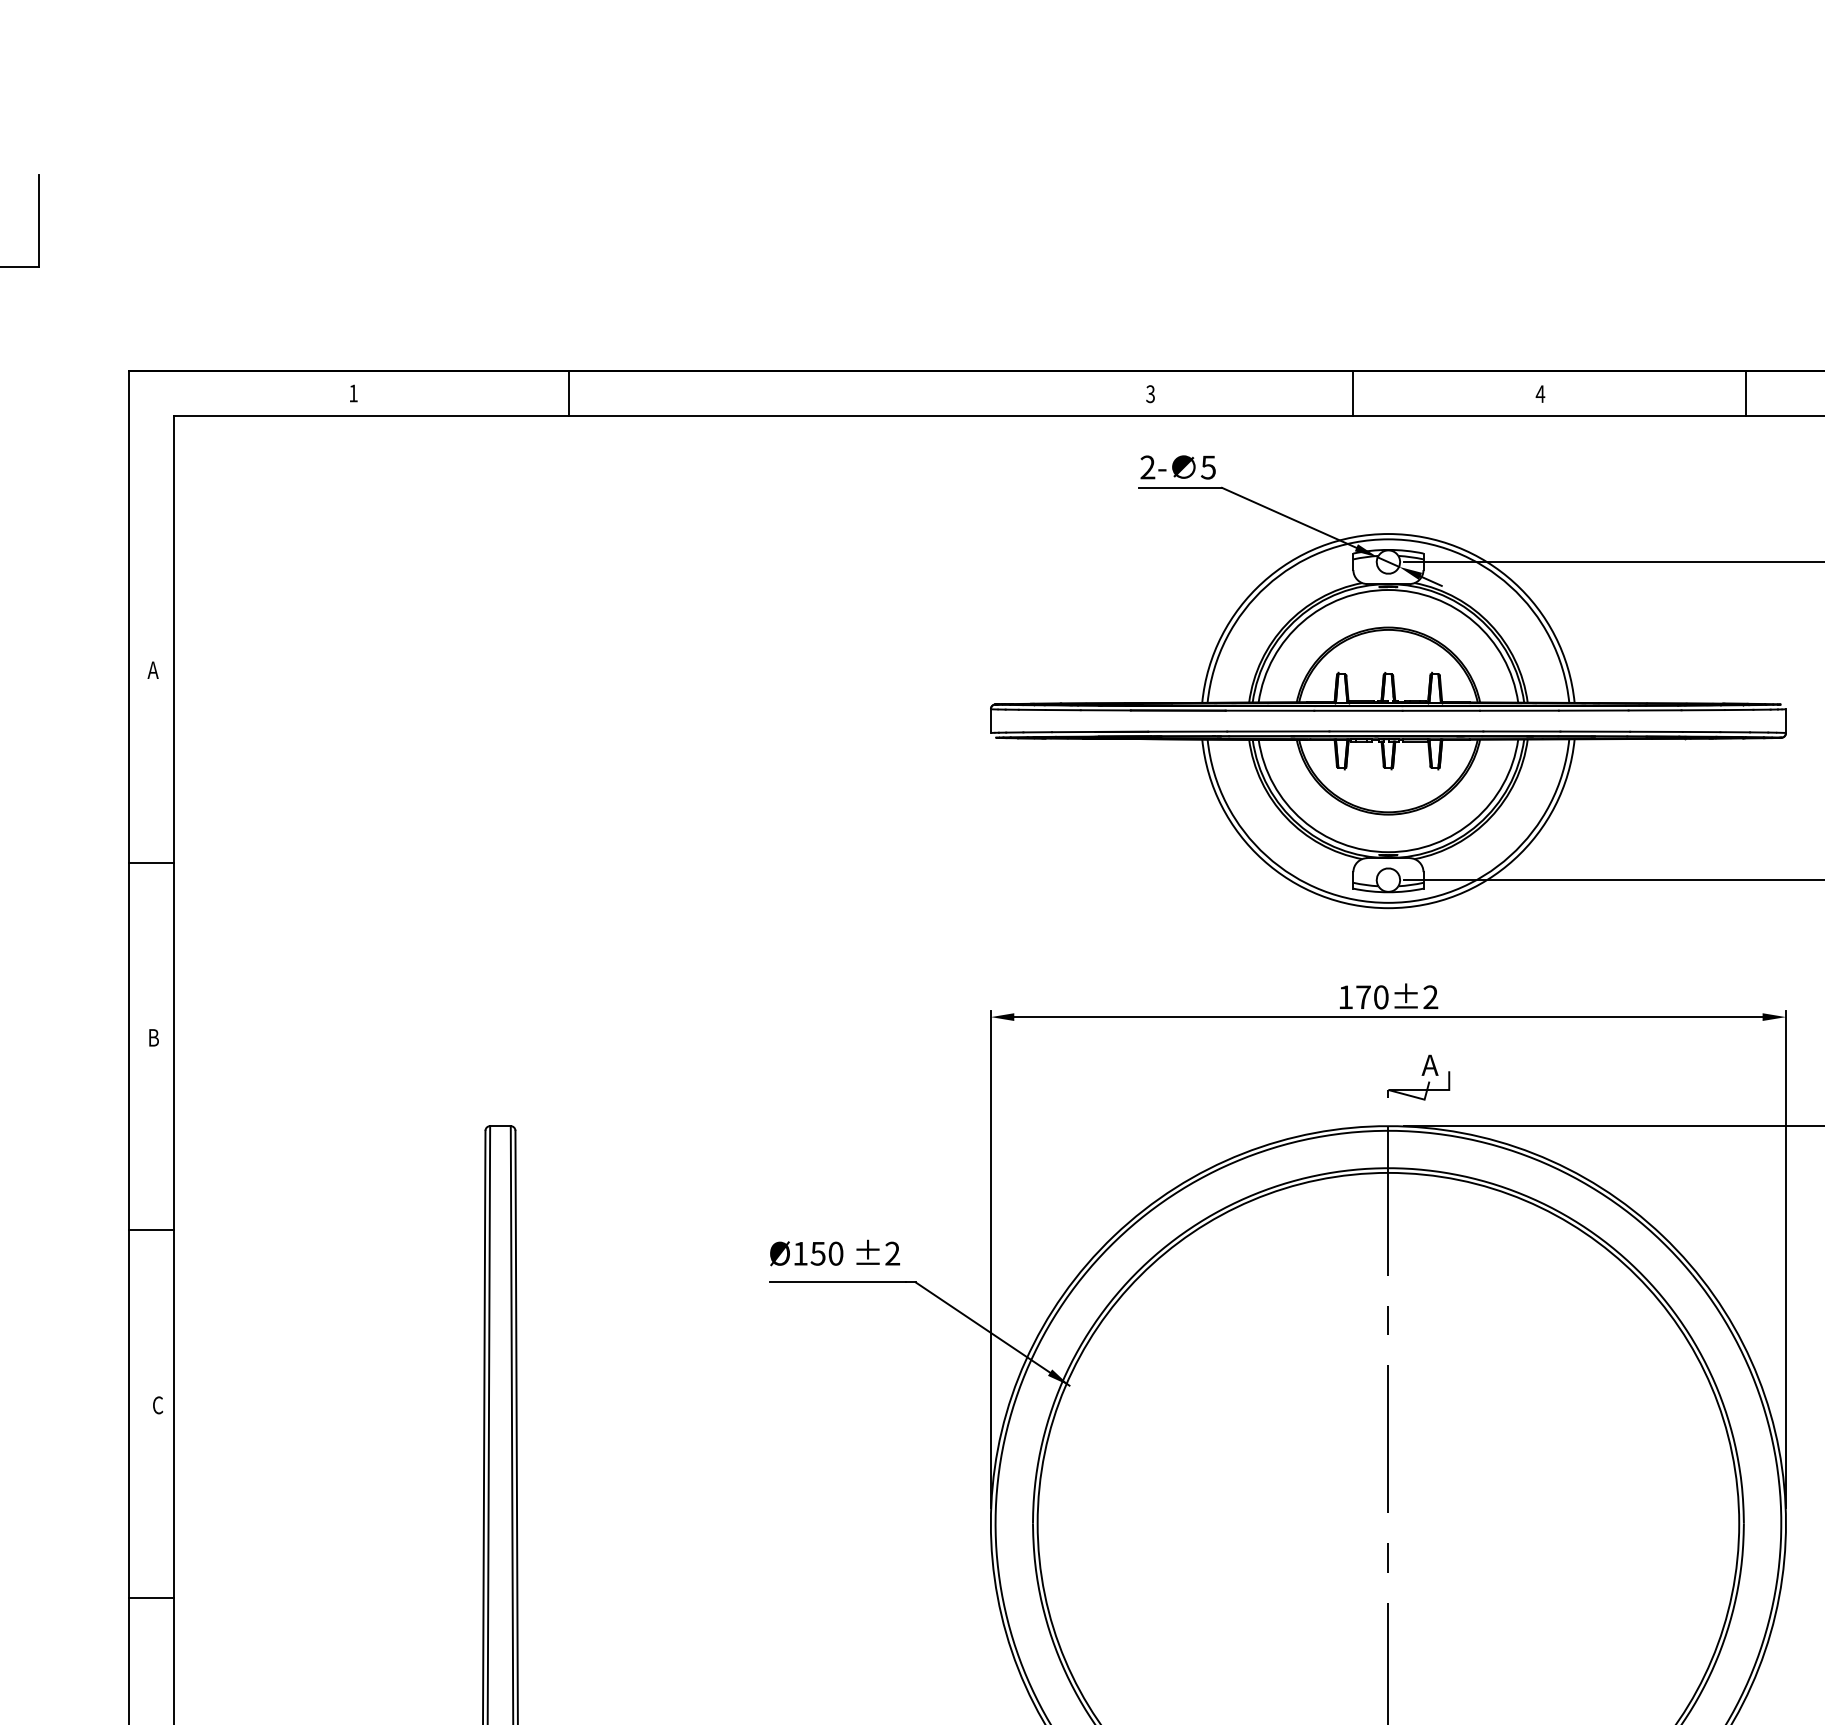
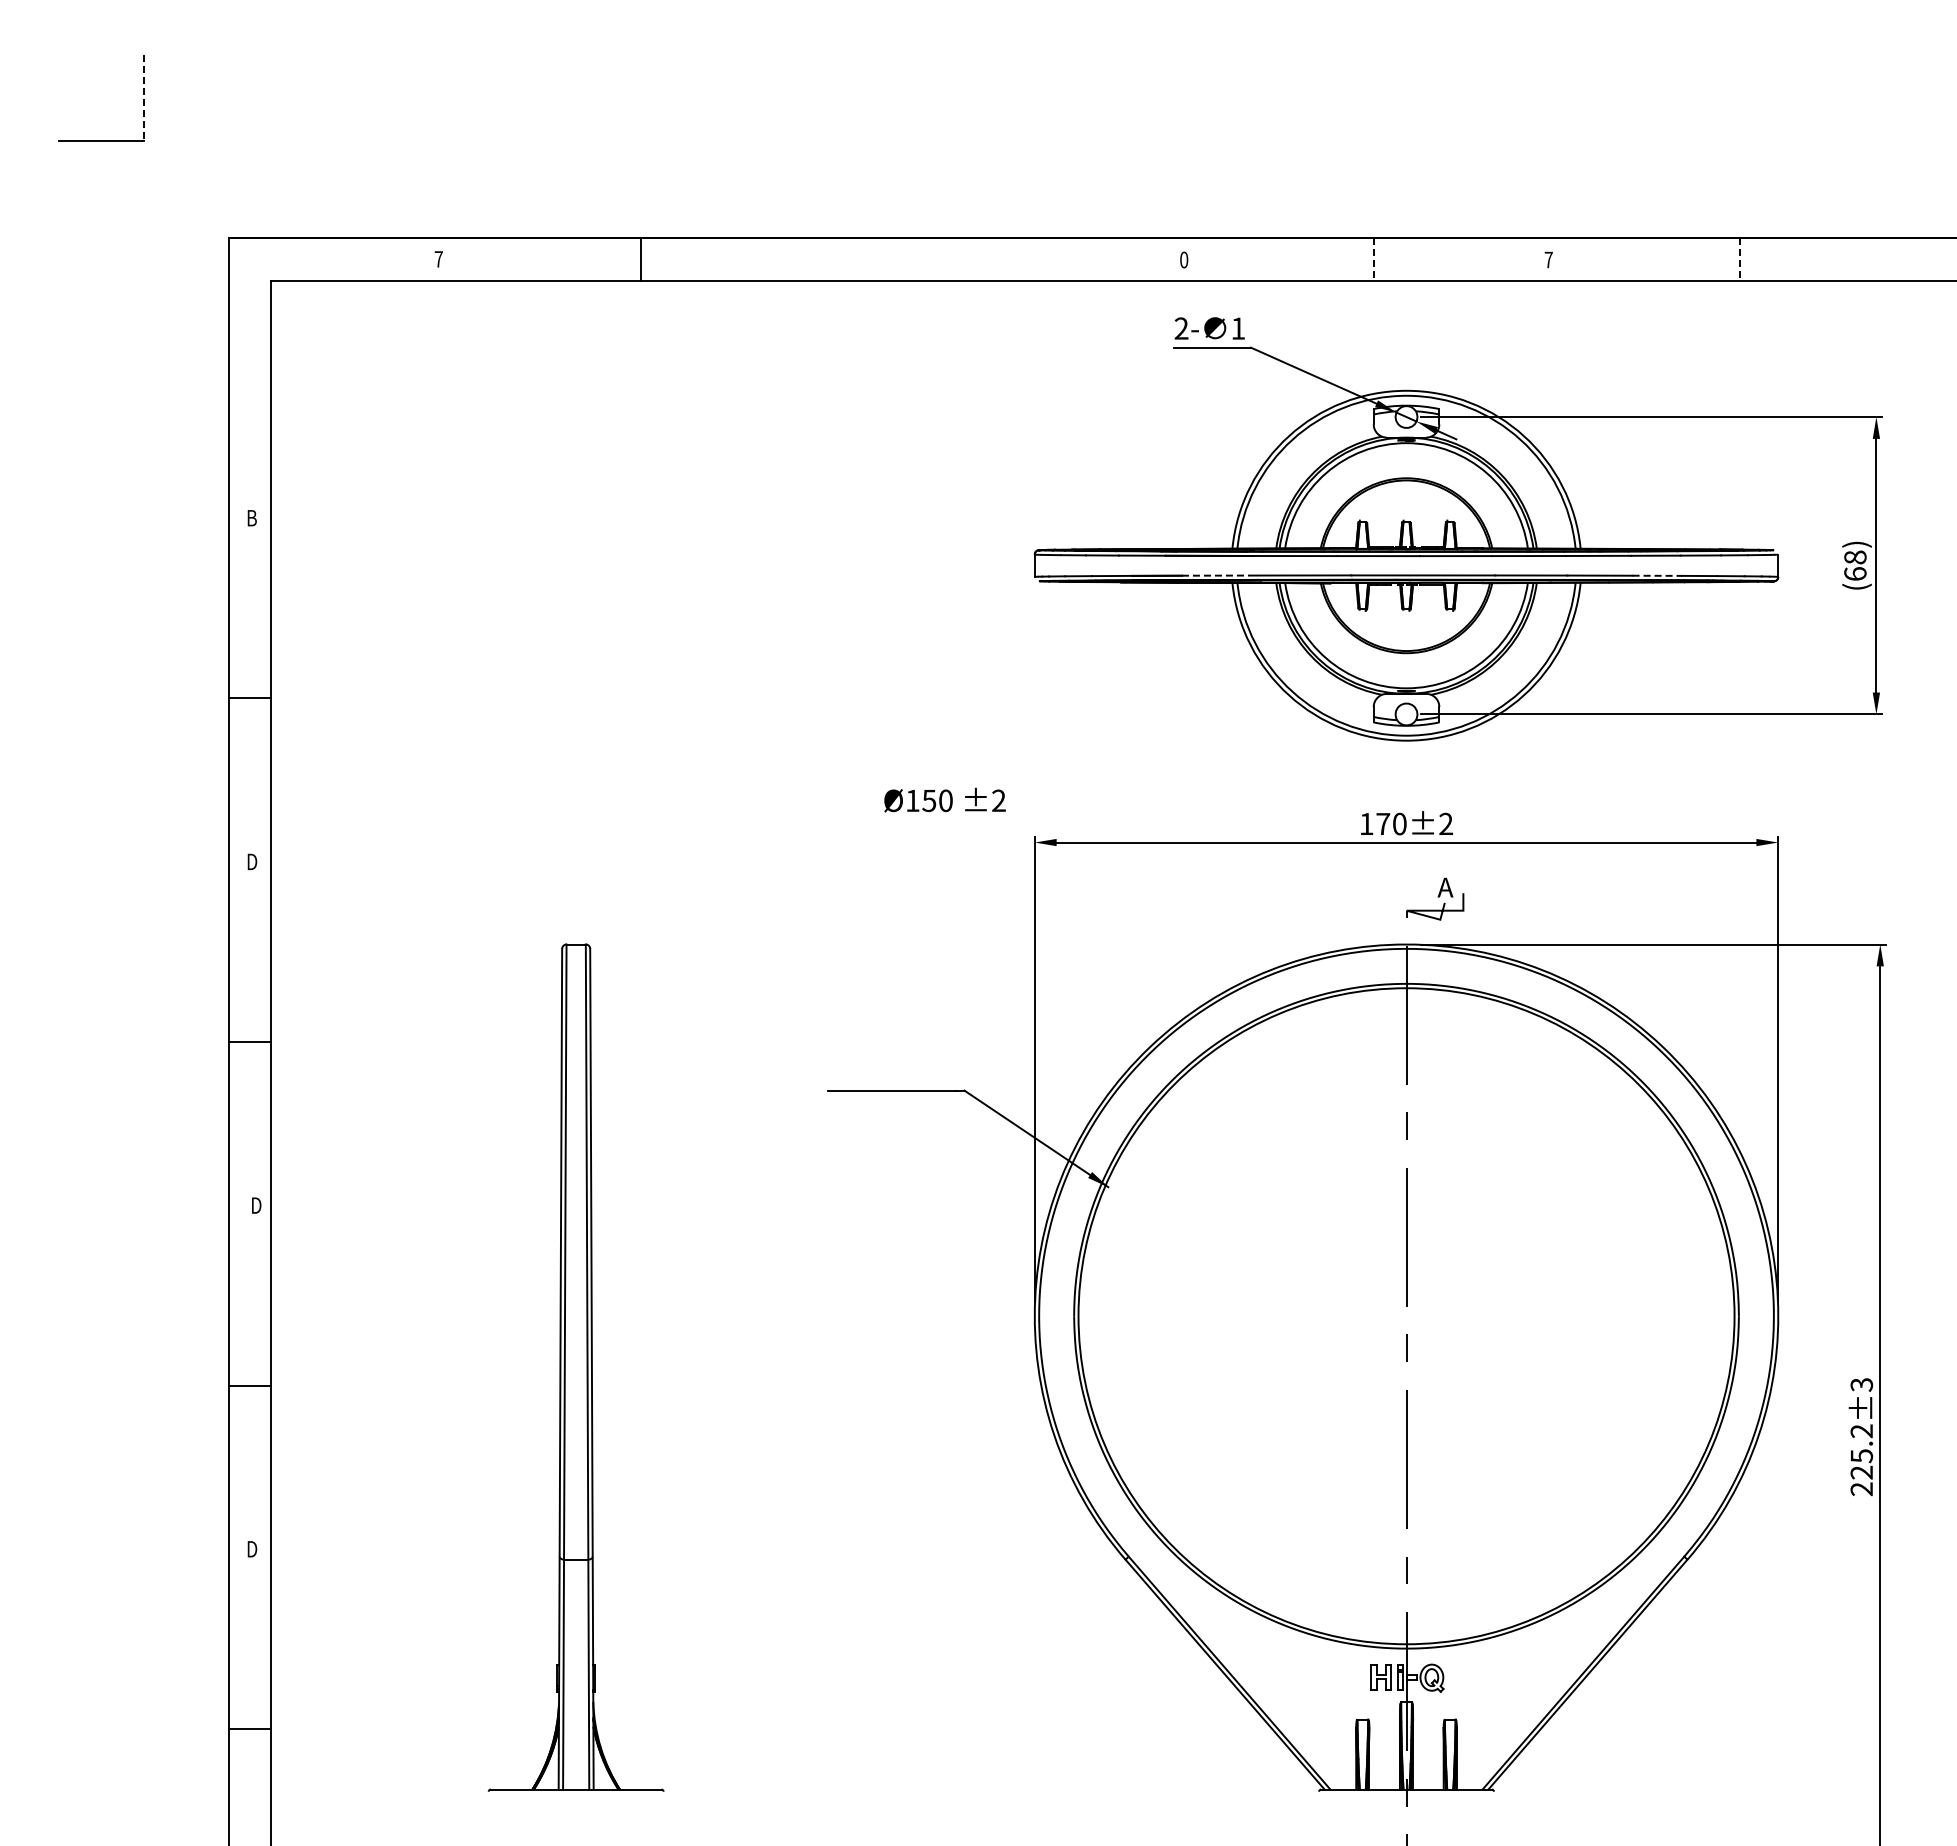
line: (38, 221) -> (144, 98), solid -> dashed
text: (353, 393) -> (438, 259), 1 -> 7
text: (1150, 393) -> (1184, 259), 3 -> 0
text: (1540, 393) -> (1548, 259), 4 -> 7
line: (1353, 394) -> (1373, 260), solid -> dashed
line: (1745, 394) -> (1740, 260), solid -> dashed
text: (1208, 467) -> (1238, 328), 5 -> 1
text: (153, 670) -> (251, 518), A -> B
line: (1187, 731) -> (1218, 575), solid -> dashed
line: (1656, 731) -> (1657, 575), solid -> dashed
text: (155, 1037) -> (253, 861), B -> D
text: (834, 1252) -> (944, 799), moved
text: (158, 1405) -> (256, 1205), C -> D

